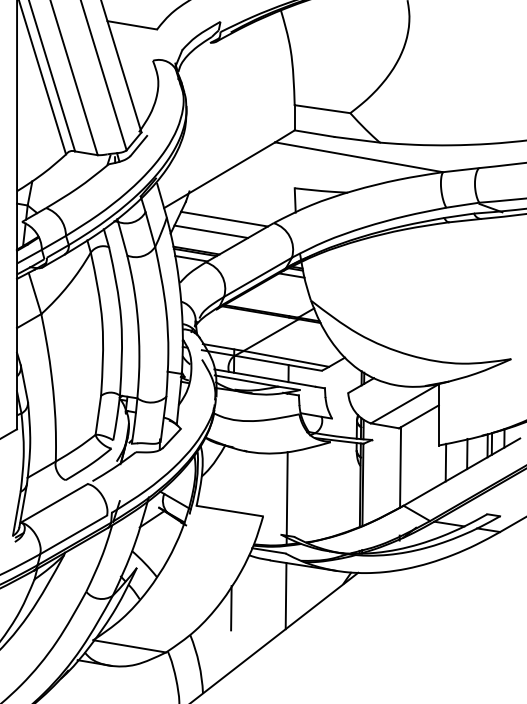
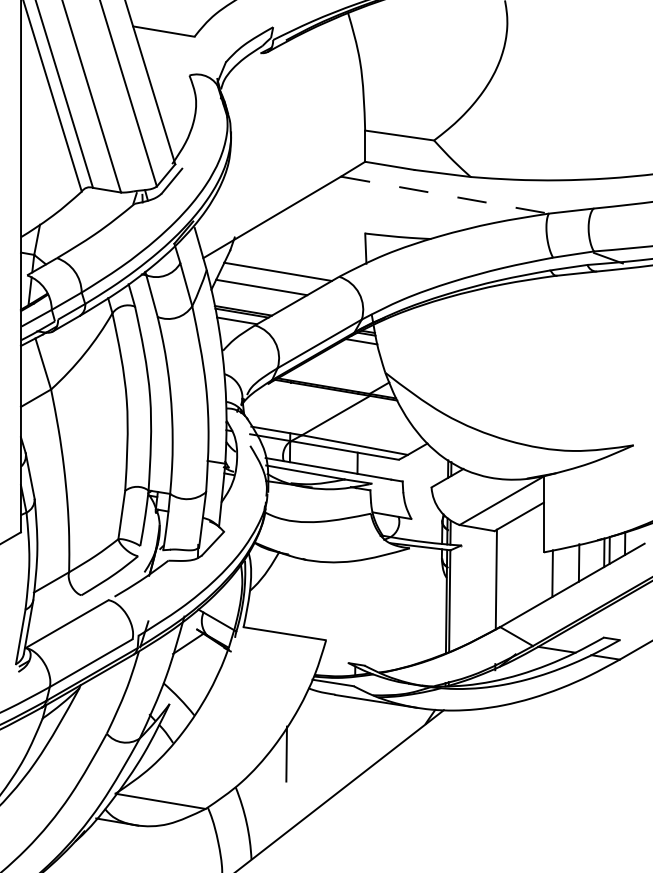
line: (359, 157) -> (445, 195), solid -> dashed
line: (286, 493) -> (355, 611), removed
line: (285, 596) -> (353, 739), removed

